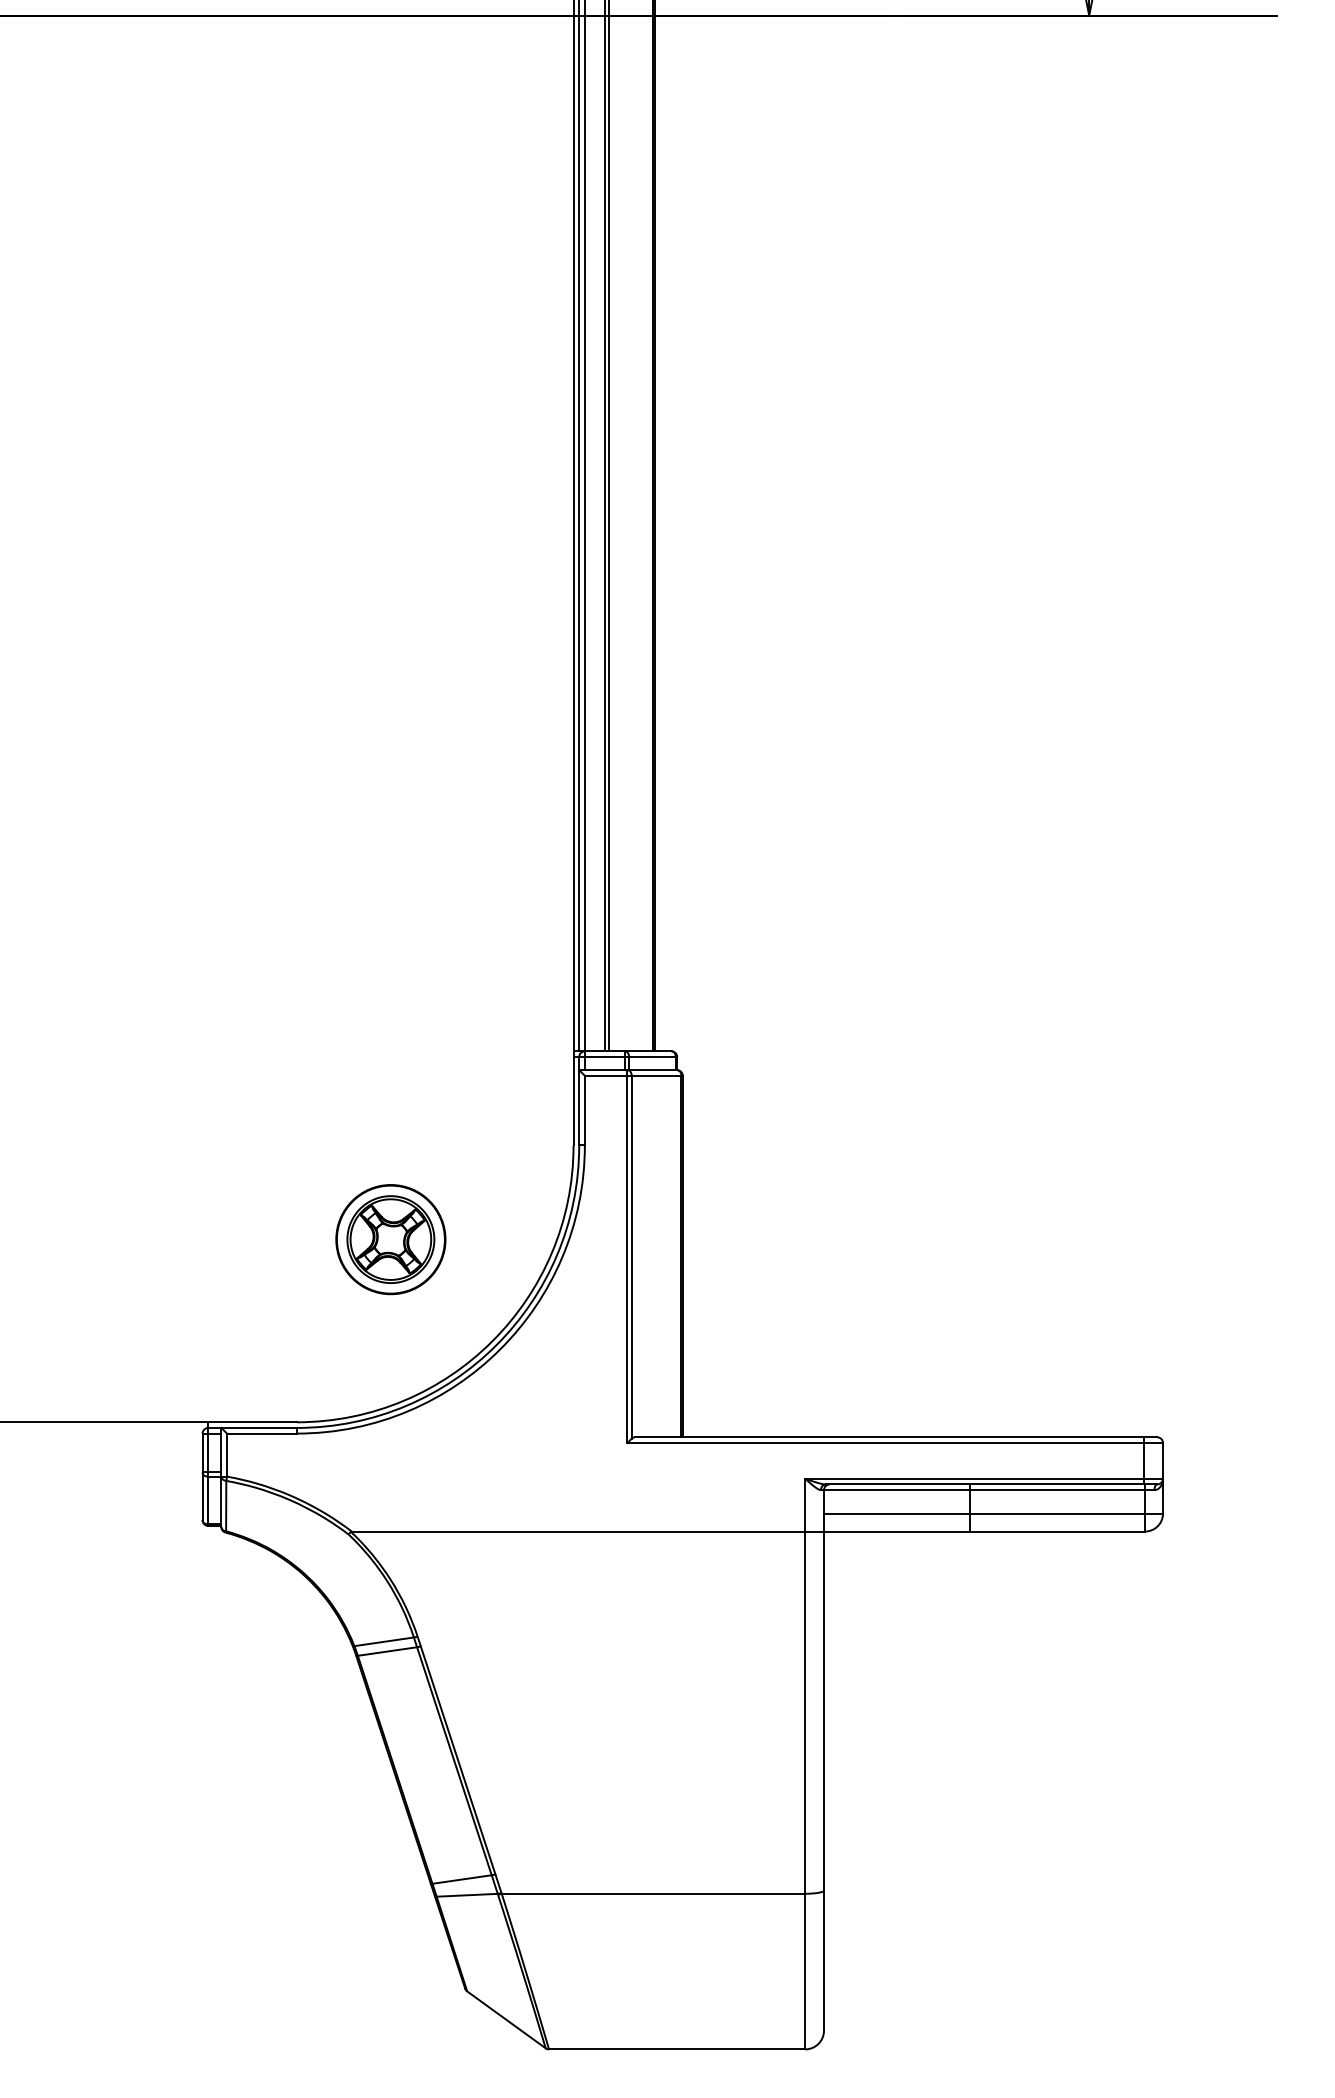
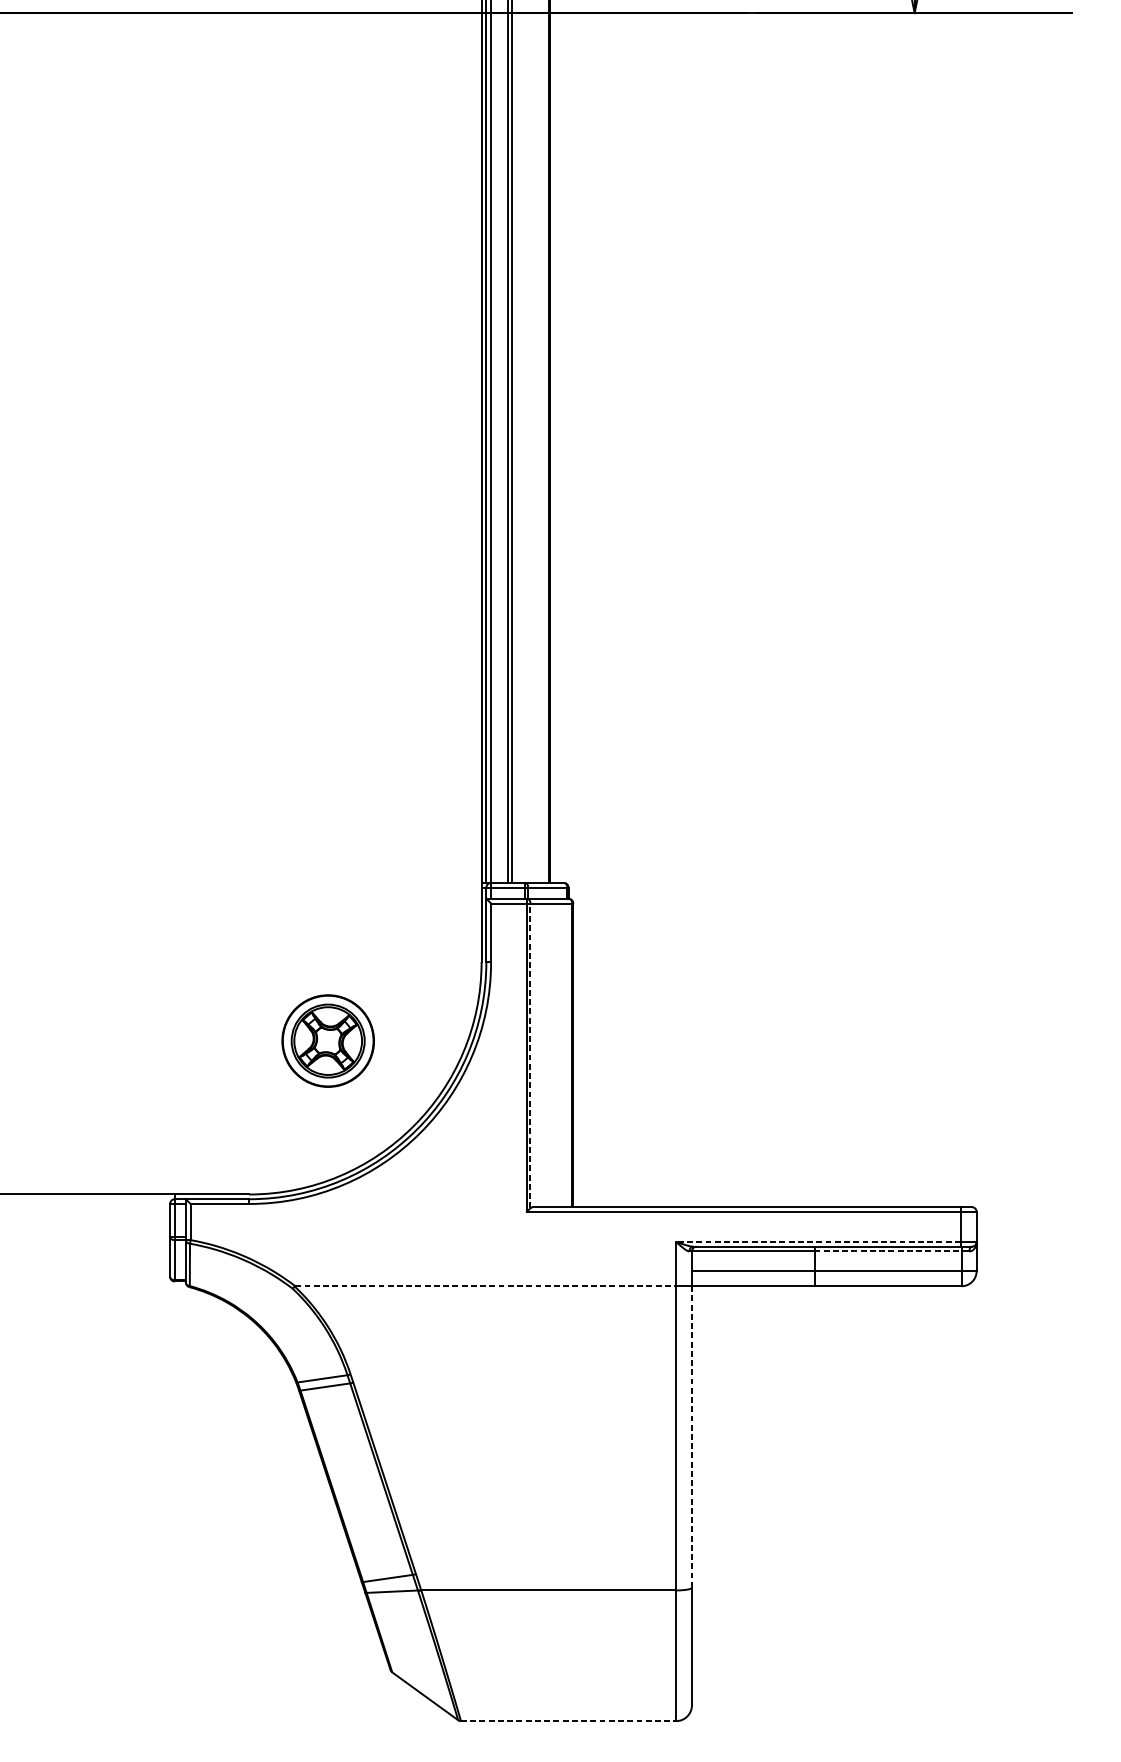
line: (631, 1256) -> (530, 1055), solid -> dashed
line: (974, 1478) -> (818, 1241), solid -> dashed
line: (1057, 1490) -> (888, 1251), solid -> dashed
line: (578, 1531) -> (485, 1286), solid -> dashed
line: (824, 1710) -> (692, 1436), solid -> dashed
line: (677, 2049) -> (568, 1721), solid -> dashed

